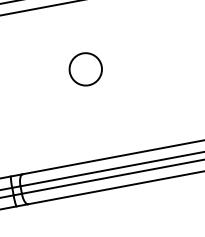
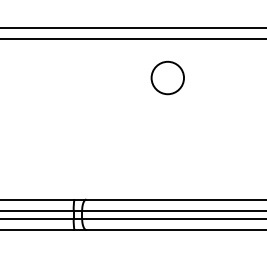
circle: (85, 68) -> (167, 77), moved

